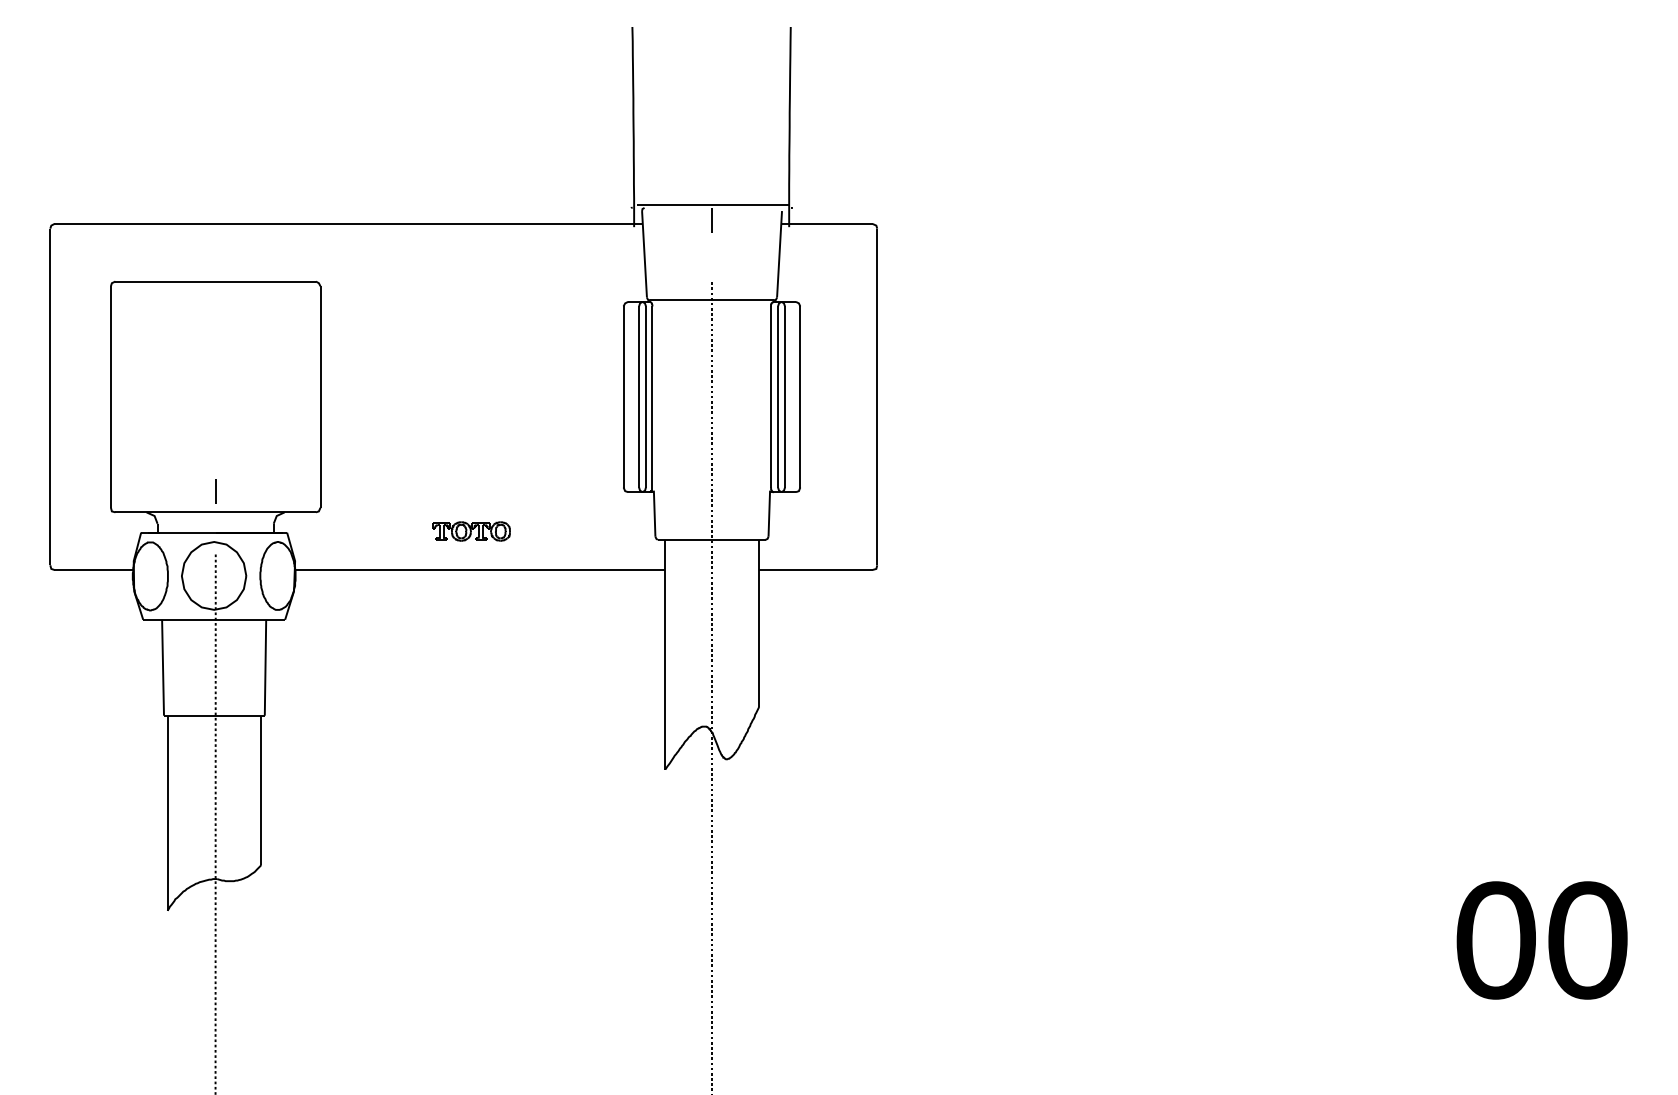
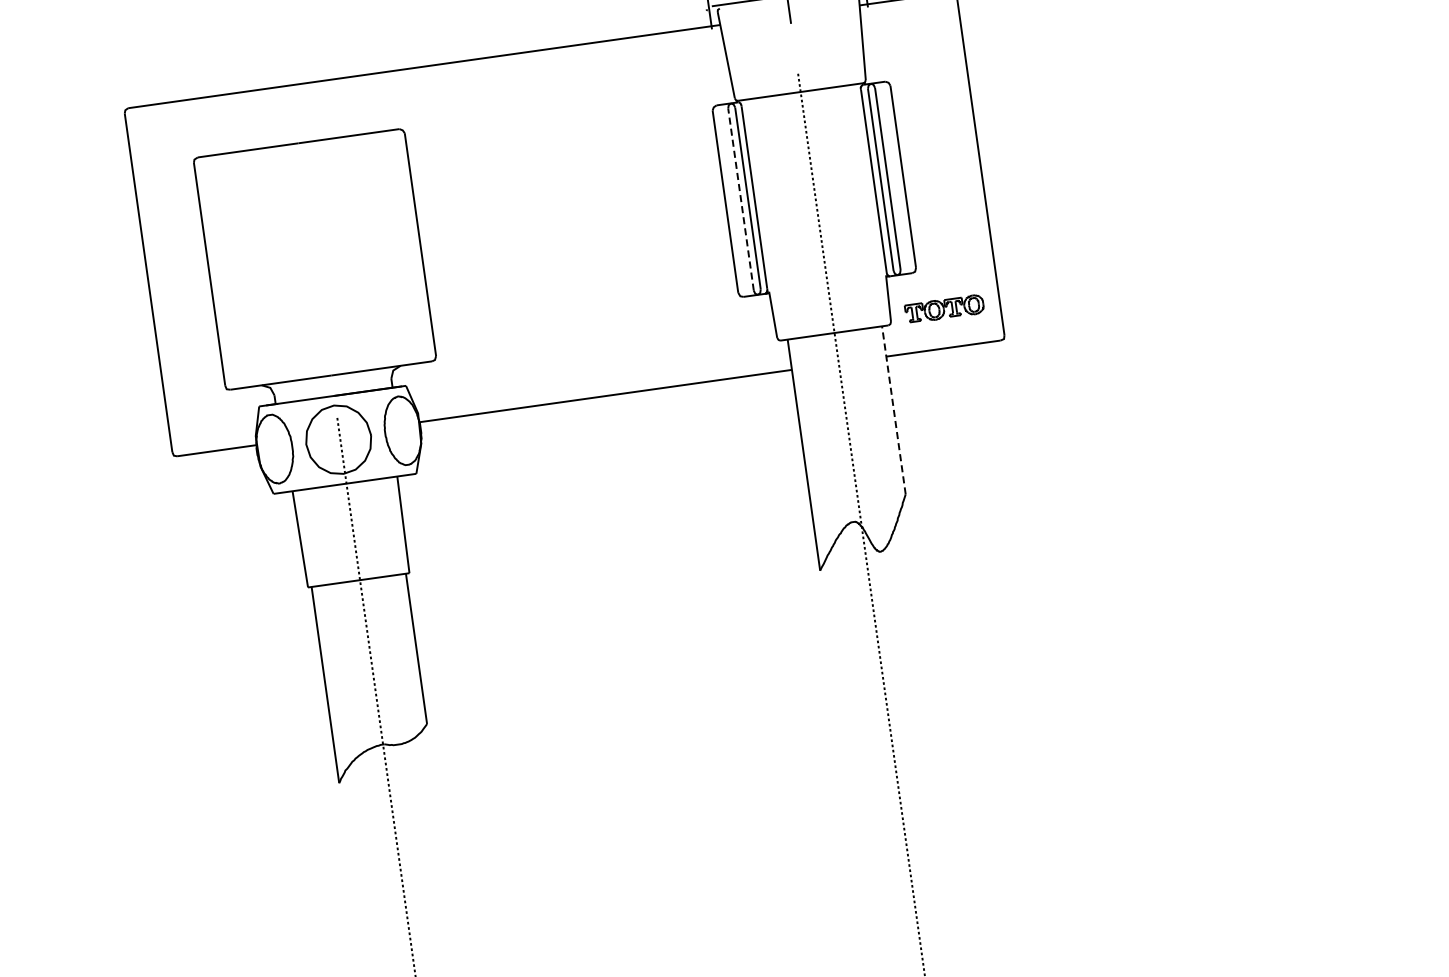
line: (639, 396) -> (741, 199), solid -> dashed
line: (215, 491) -> (328, 354), removed
part: (471, 531) -> (944, 308), moved
line: (759, 623) -> (894, 410), solid -> dashed

